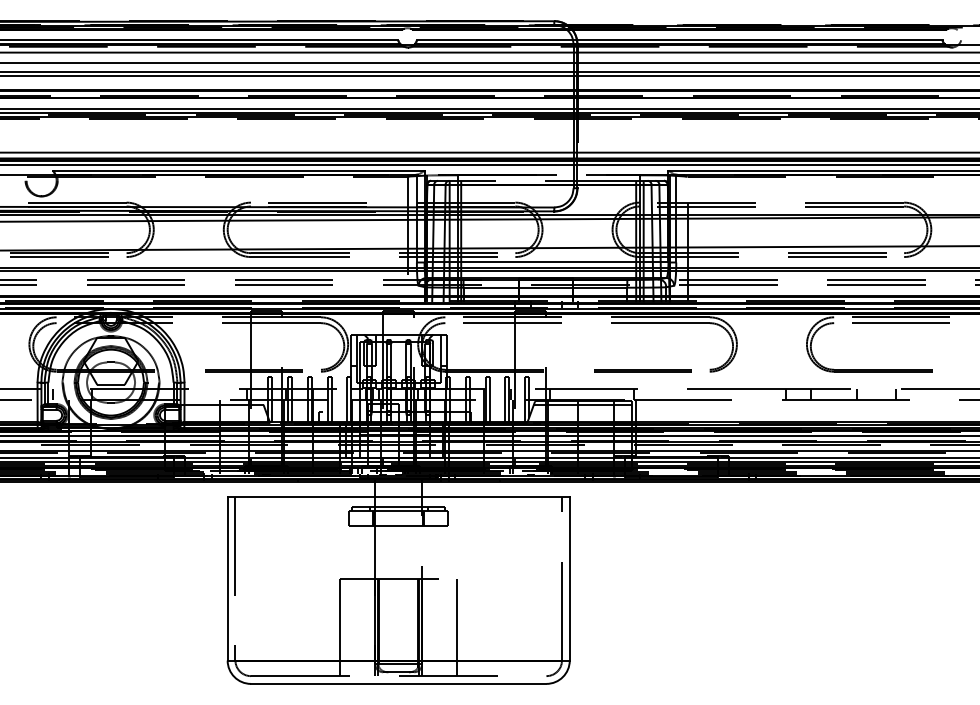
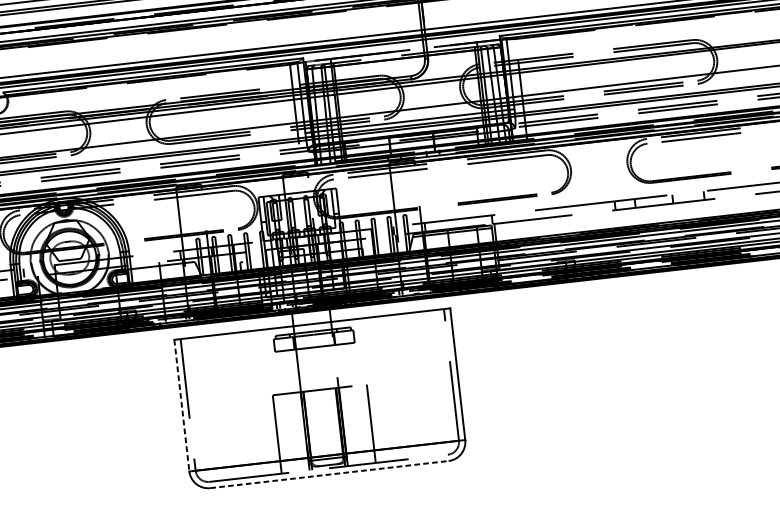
line: (227, 578) -> (181, 405), solid -> dashed
line: (398, 683) -> (329, 474), solid -> dashed

